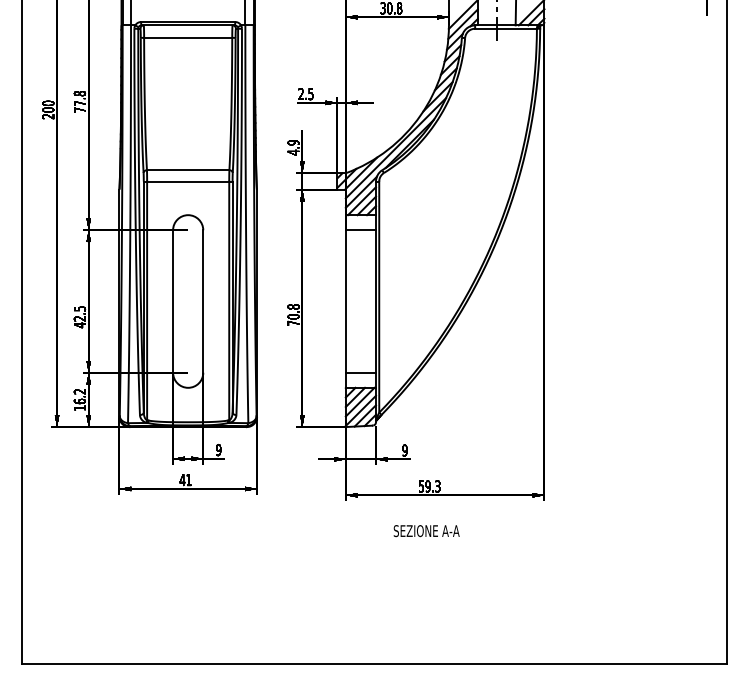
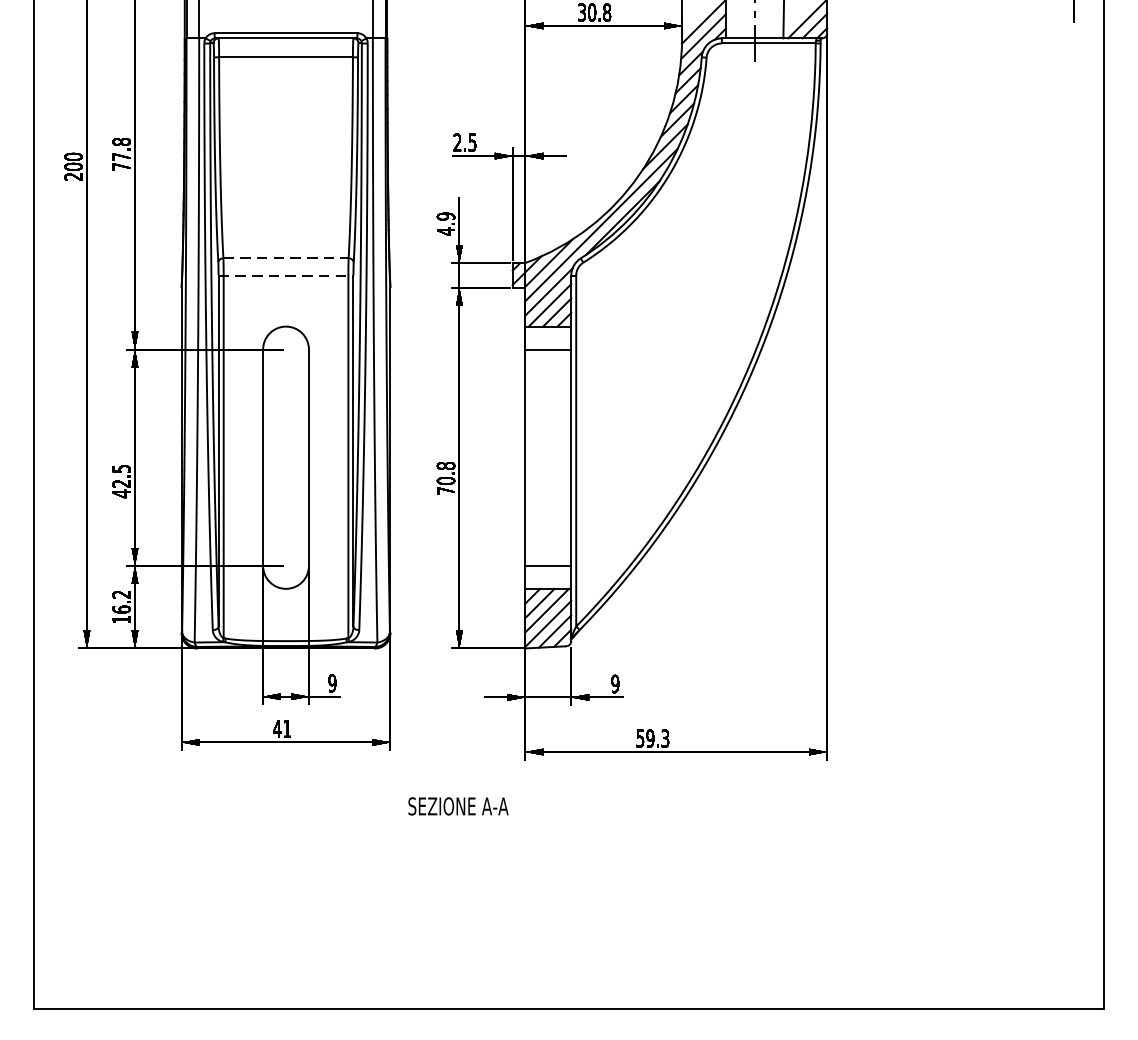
line: (188, 170) -> (286, 258), solid -> dashed
line: (188, 181) -> (286, 275), solid -> dashed
text: (426, 531) -> (458, 807), moved

